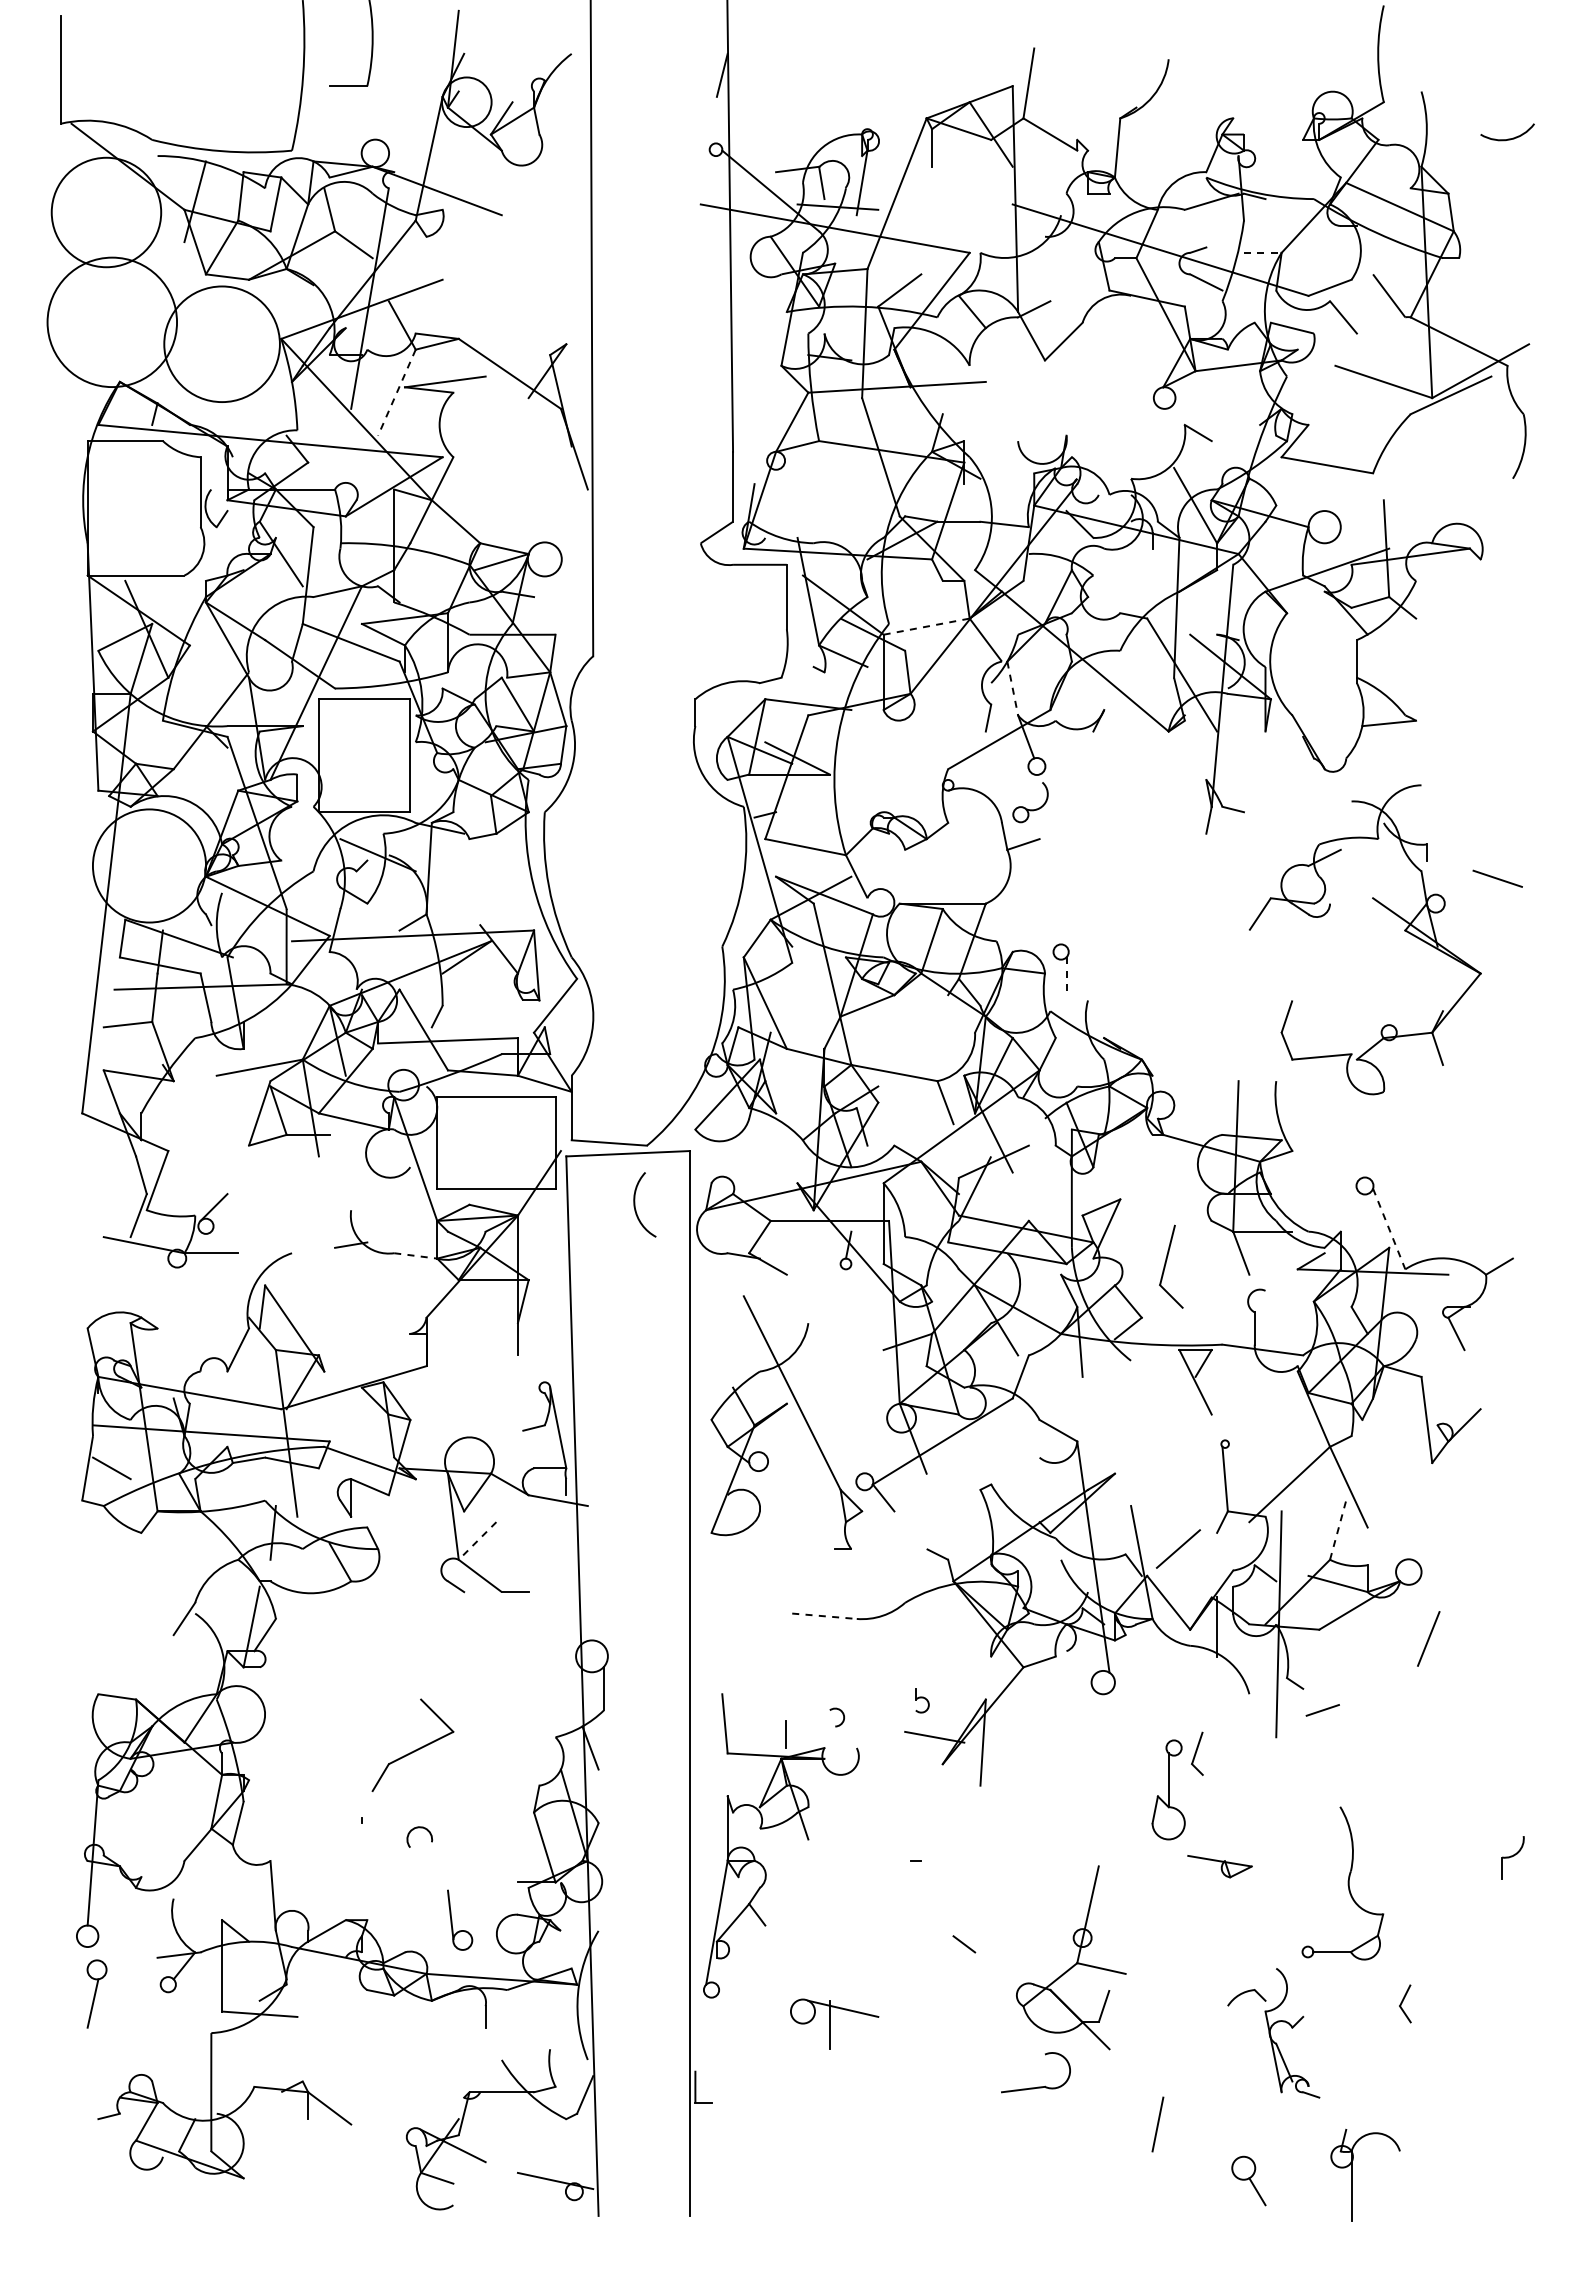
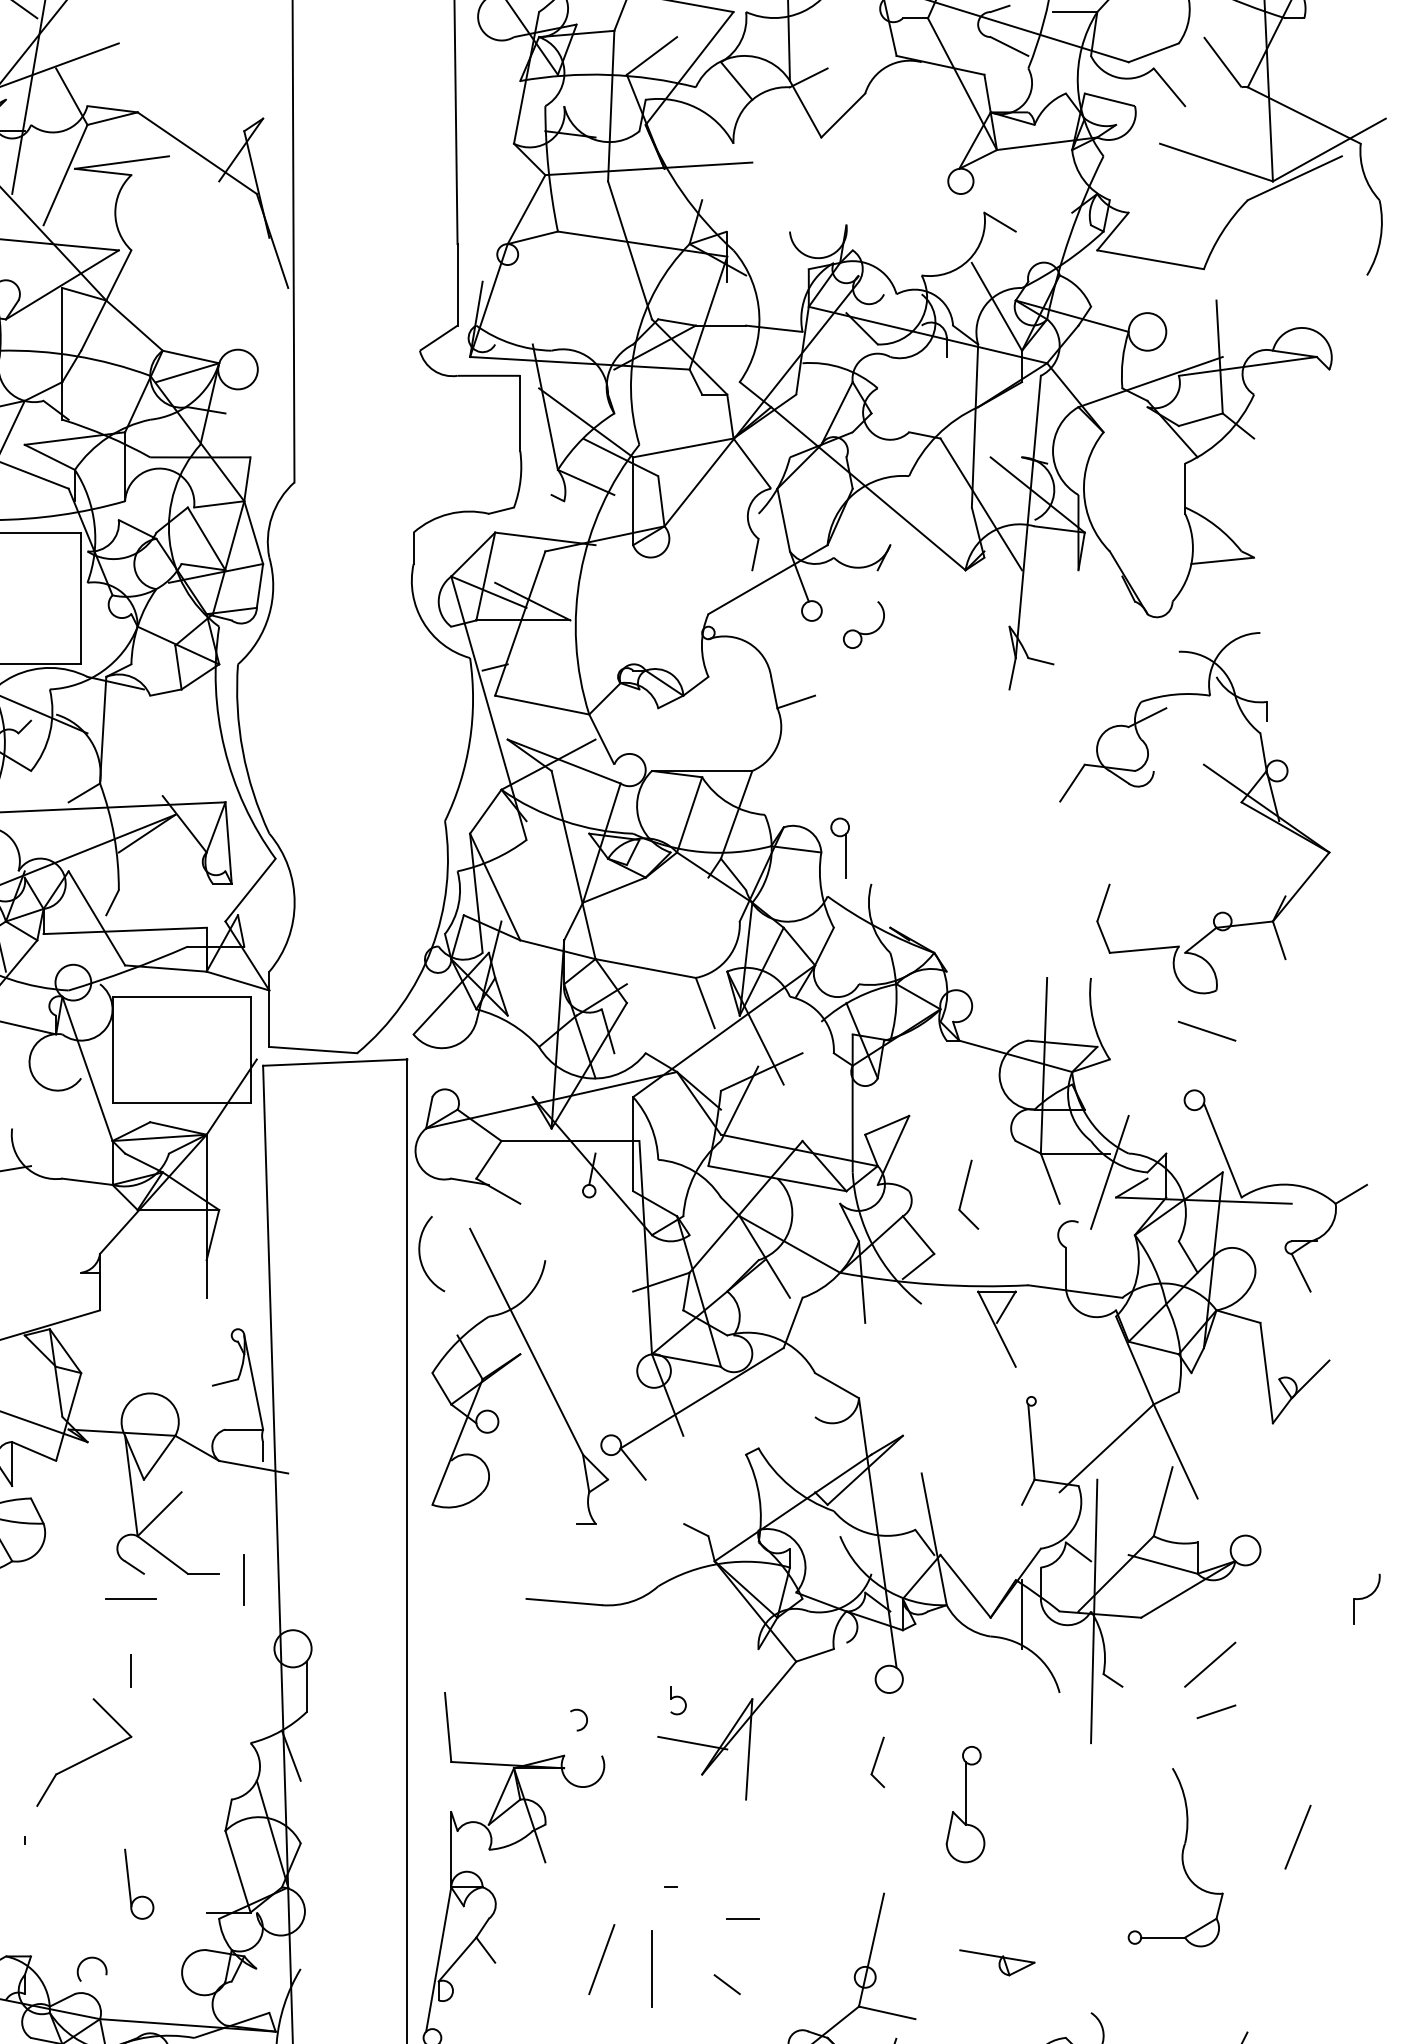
line: (1262, 252) -> (1074, 11), dashed -> solid
line: (396, 392) -> (65, 174), dashed -> solid
line: (926, 626) -> (683, 447), dashed -> solid
line: (1012, 689) -> (783, 521), dashed -> solid
part: (1027, 808) -> (860, 632), moved
line: (1497, 878) -> (1206, 1030), moved
line: (1066, 976) -> (846, 855), dashed -> solid
arc: (635, 1204) -> (420, 1253), moved
line: (1389, 1229) -> (1223, 1150), dashed -> solid
line: (1292, 1247) -> (1109, 1171), added
line: (415, 1255) -> (87, 1181), dashed -> solid
part: (1171, 1267) -> (968, 1195), size x0.71
line: (1338, 1530) -> (1163, 1502), dashed -> solid
line: (477, 1540) -> (159, 1513), dashed -> solid
line: (1177, 1548) -> (1209, 1664), moved
line: (550, 1596) -> (244, 1578), added
line: (452, 1613) -> (130, 1598), added
line: (824, 1616) -> (564, 1602), dashed -> solid
line: (1428, 1638) -> (1297, 1836), moved
line: (1322, 1710) -> (1216, 1711), moved
line: (785, 1734) -> (130, 1671), moved
part: (1197, 1753) -> (877, 1762), moved
arc: (419, 1828) -> (91, 1959), moved
part: (1512, 1857) -> (1366, 1598), moved
part: (1219, 1866) -> (996, 1962), moved
part: (1342, 1883) -> (1175, 1857), moved
line: (977, 1887) -> (742, 1918), added
part: (452, 1919) -> (130, 1883), moved
line: (856, 1922) -> (601, 1959), added
line: (899, 1930) -> (651, 1968), added

